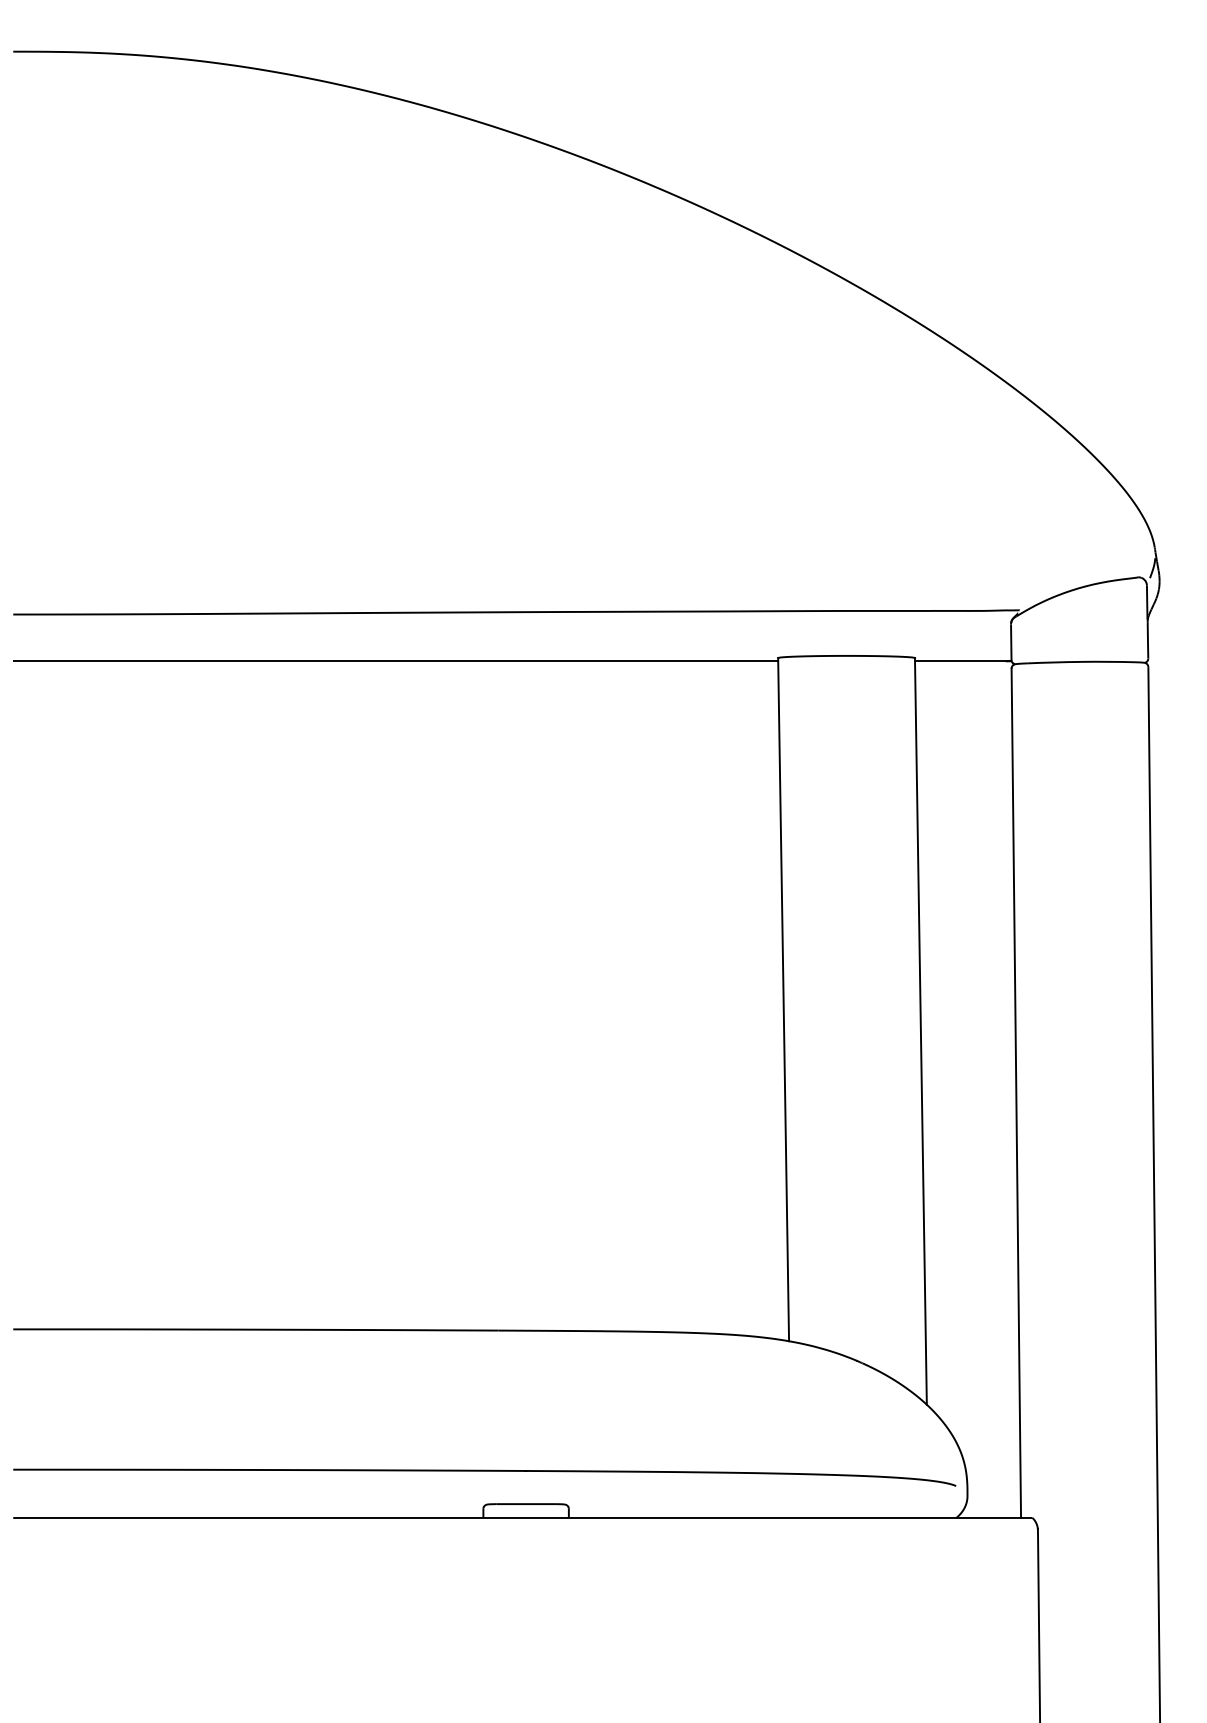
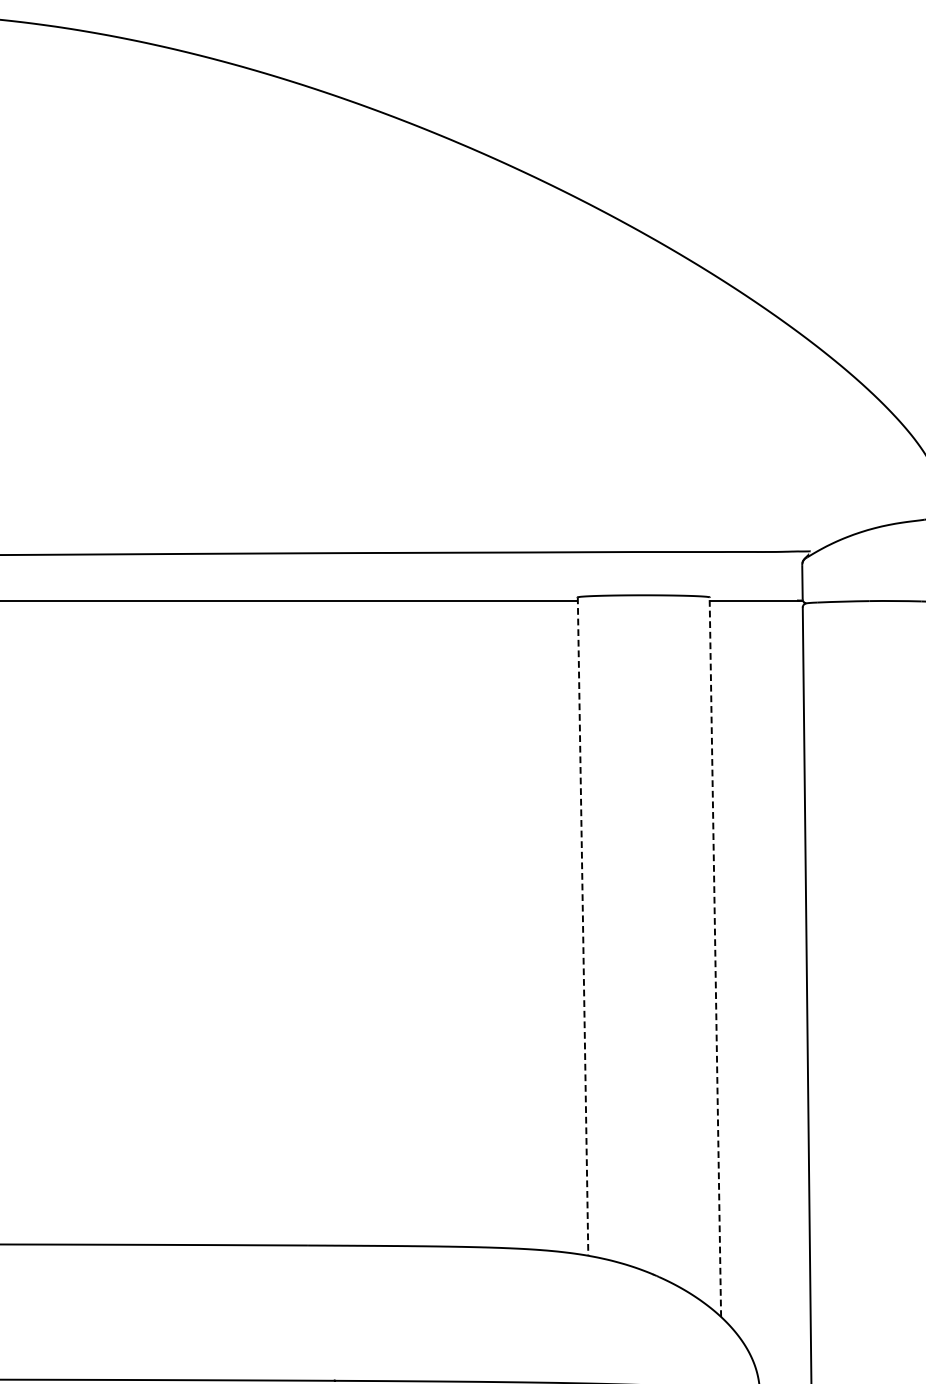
line: (783, 999) -> (582, 926), solid -> dashed
line: (920, 1030) -> (714, 956), solid -> dashed

